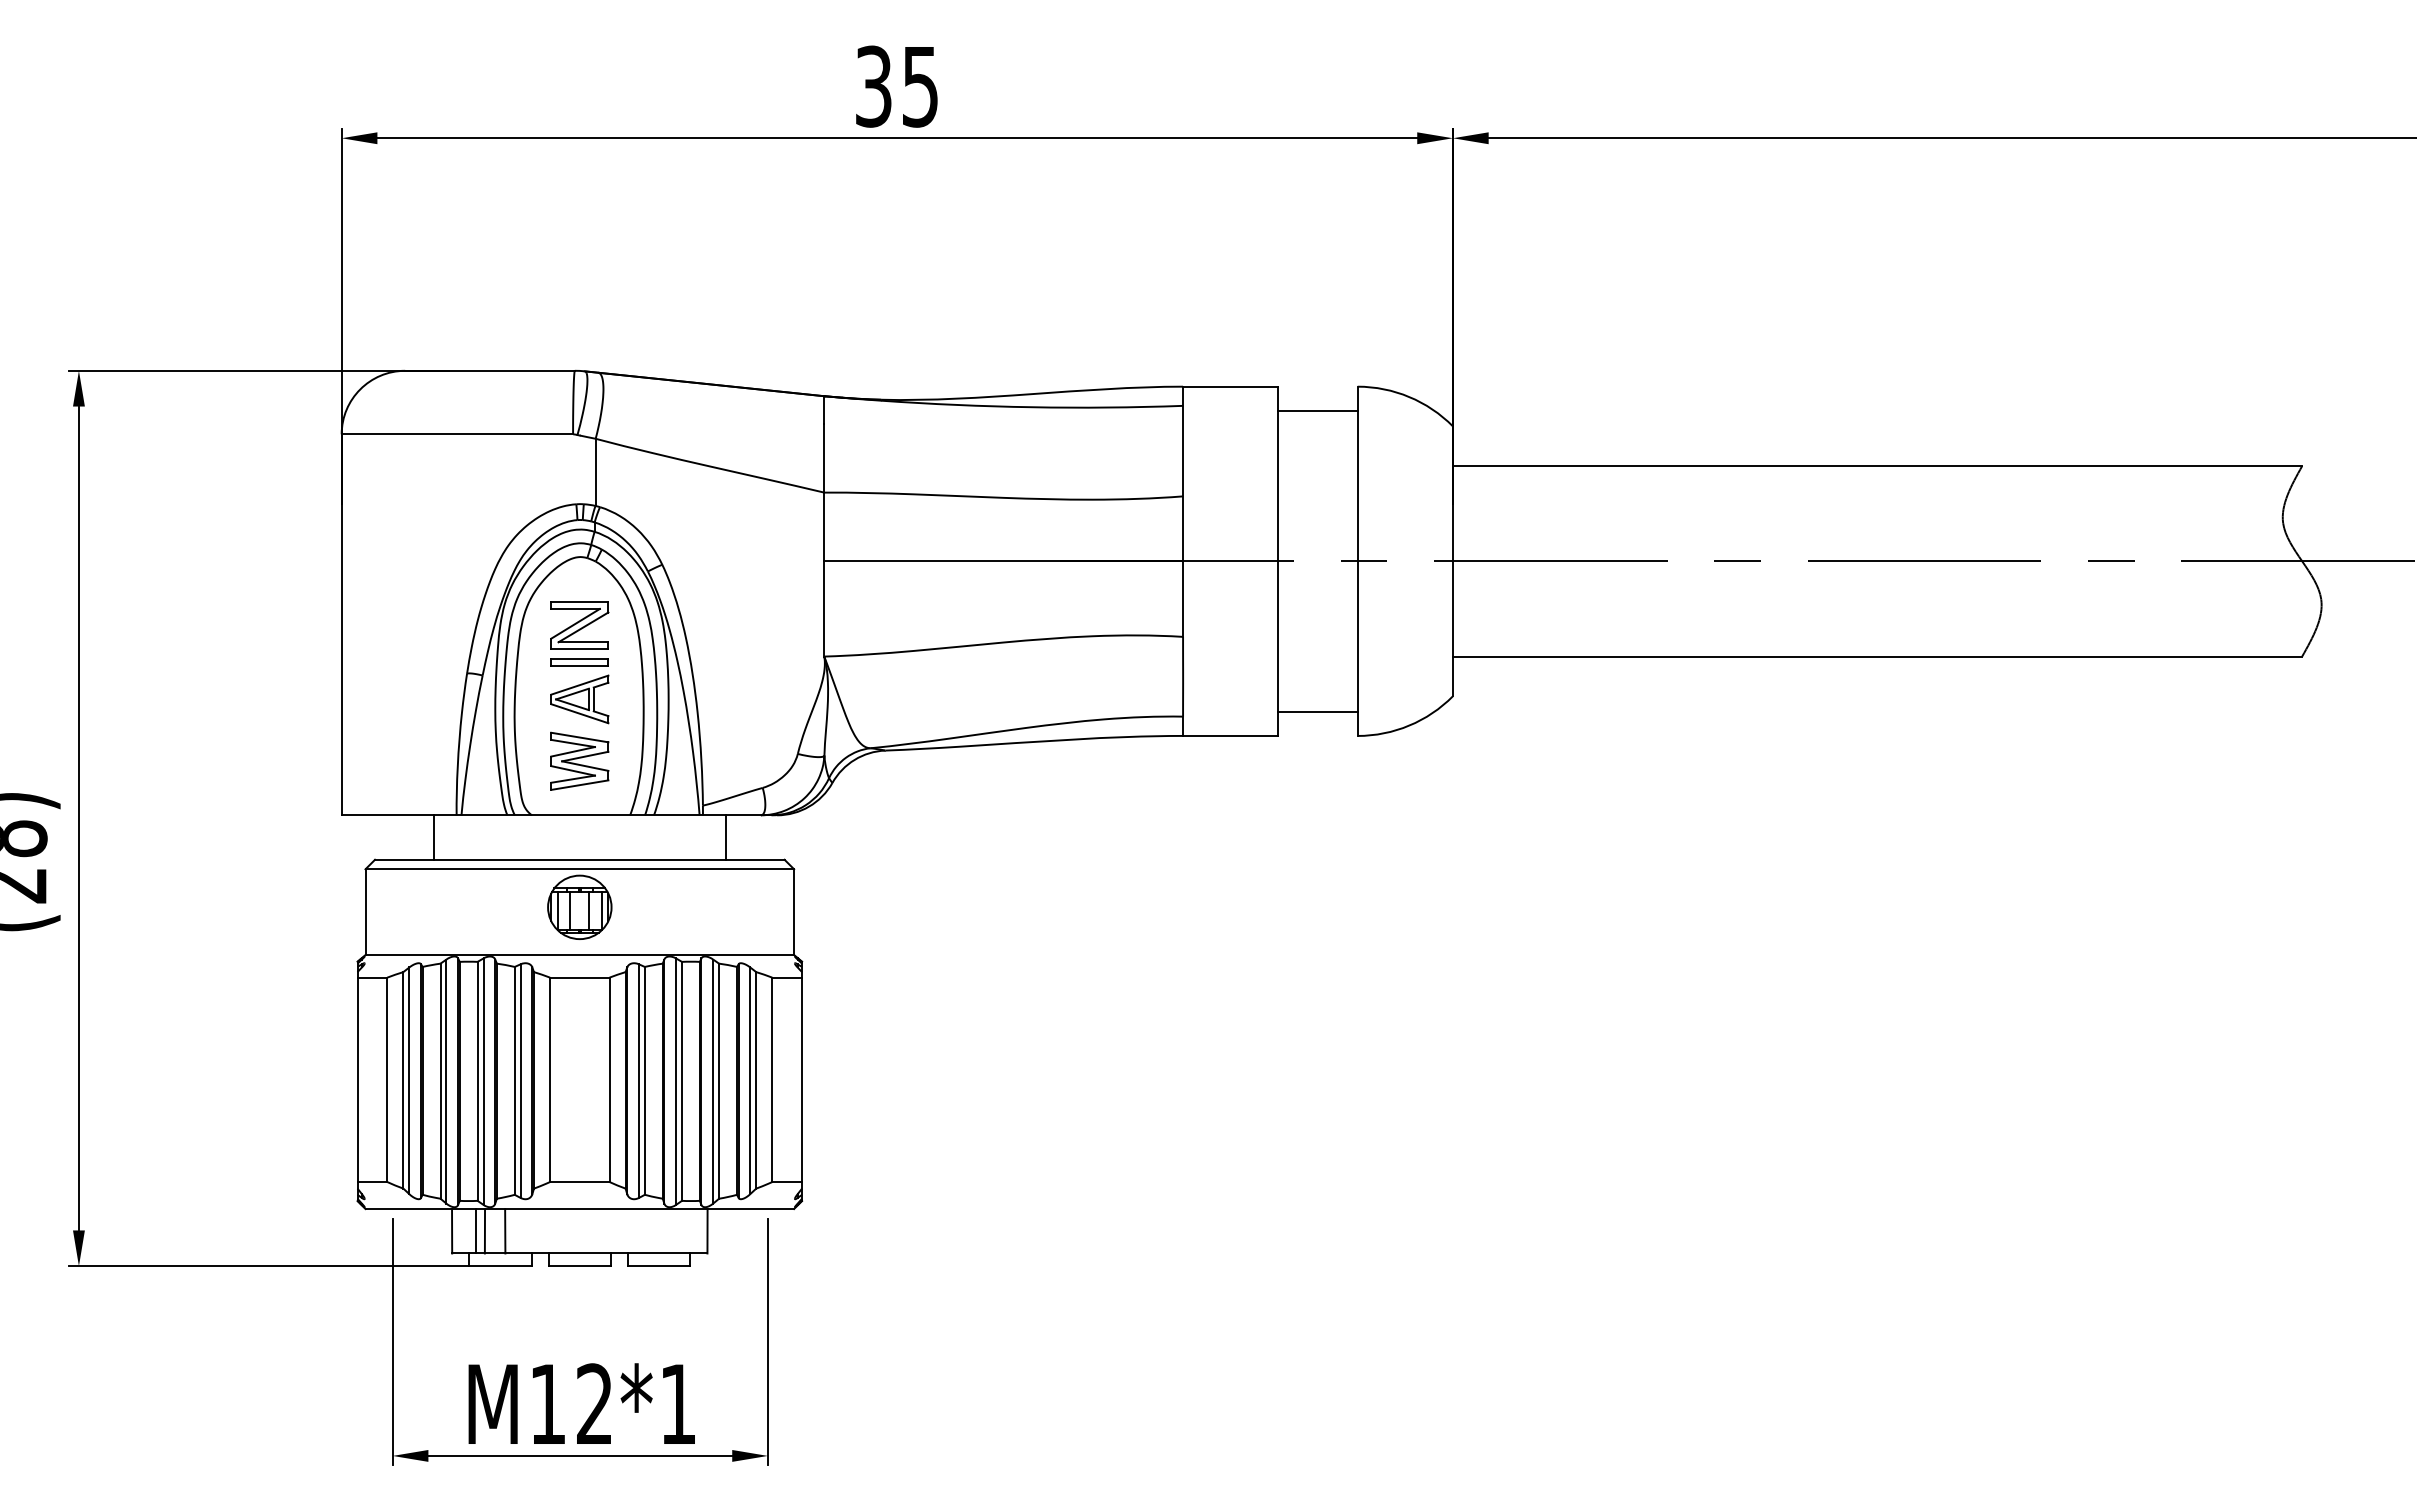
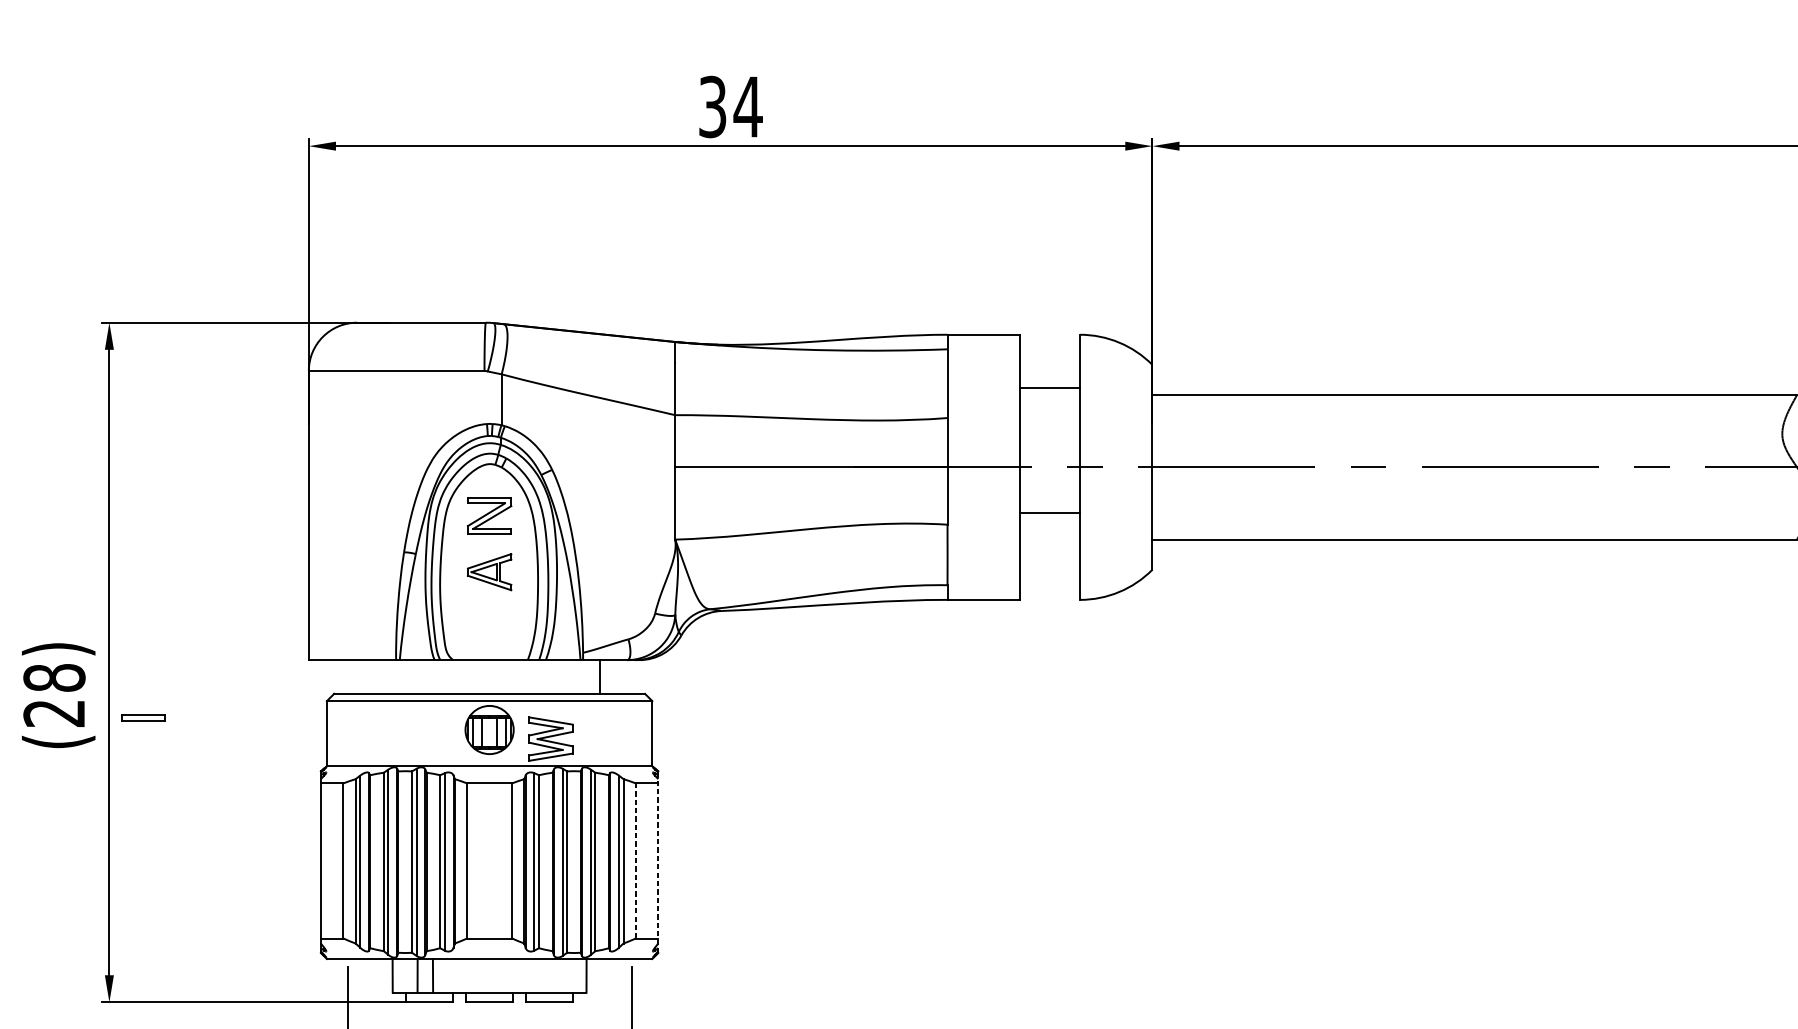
text: (920, 87) -> (748, 107), 35 -> 34
line: (1317, 410) -> (1049, 387), moved
part: (579, 662) -> (143, 717), moved
line: (1317, 712) -> (1049, 513), moved
part: (579, 760) -> (550, 738), moved
line: (433, 837) -> (378, 676), removed
line: (772, 1079) -> (635, 860), solid -> dashed
line: (802, 1081) -> (658, 862), solid -> dashed
line: (476, 1231) -> (411, 976), removed

